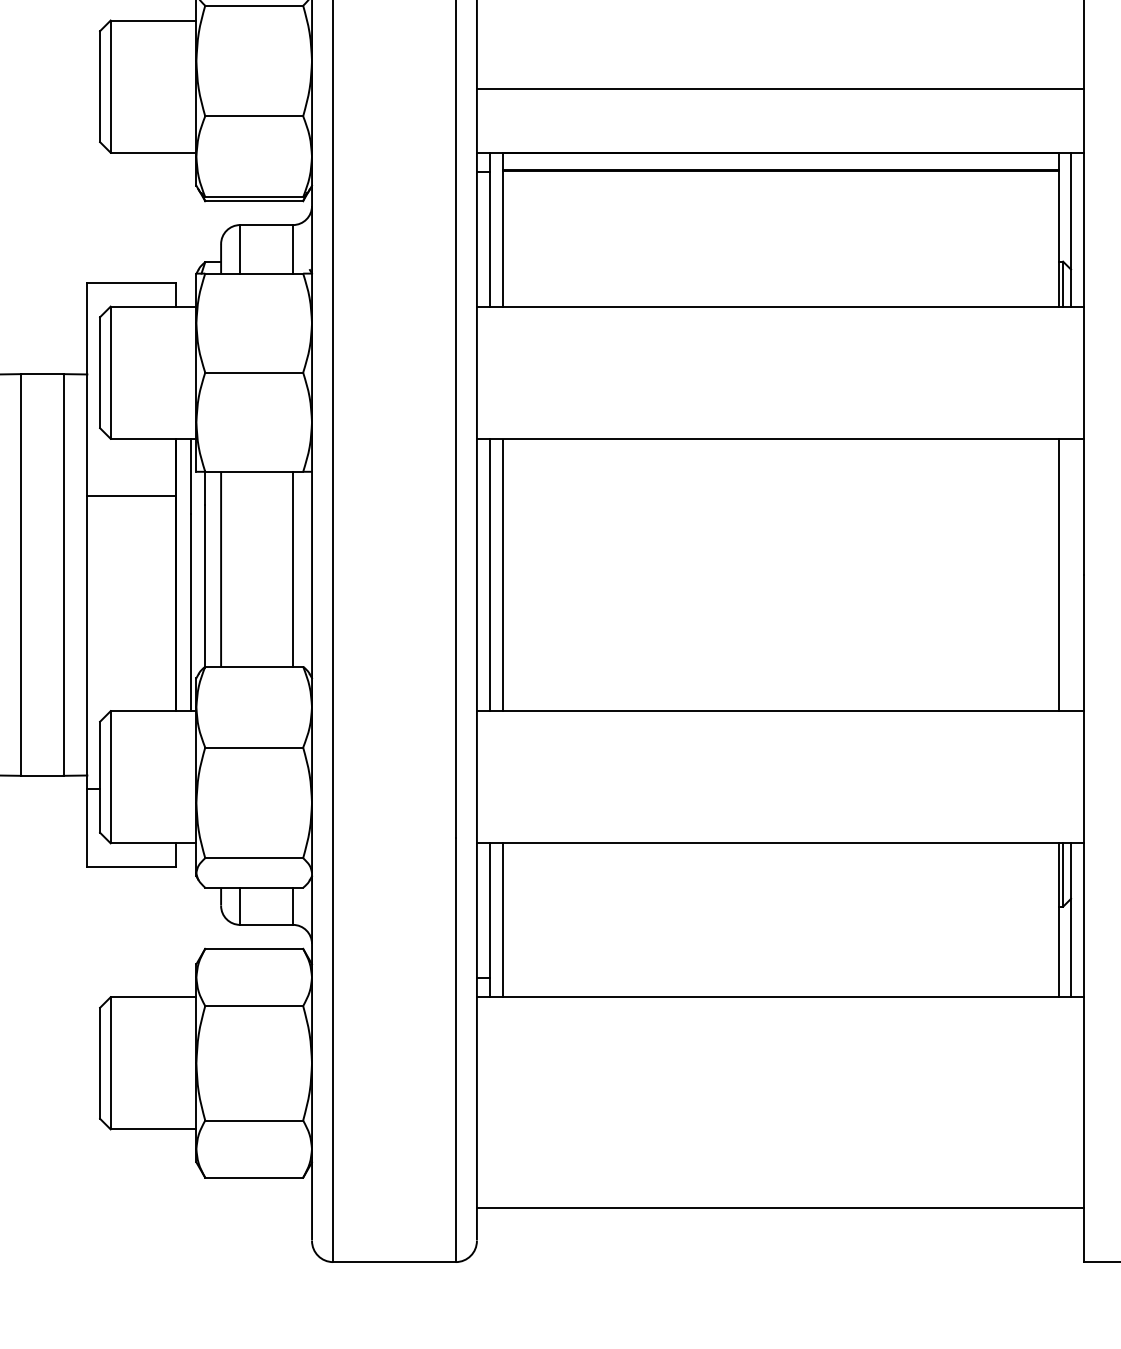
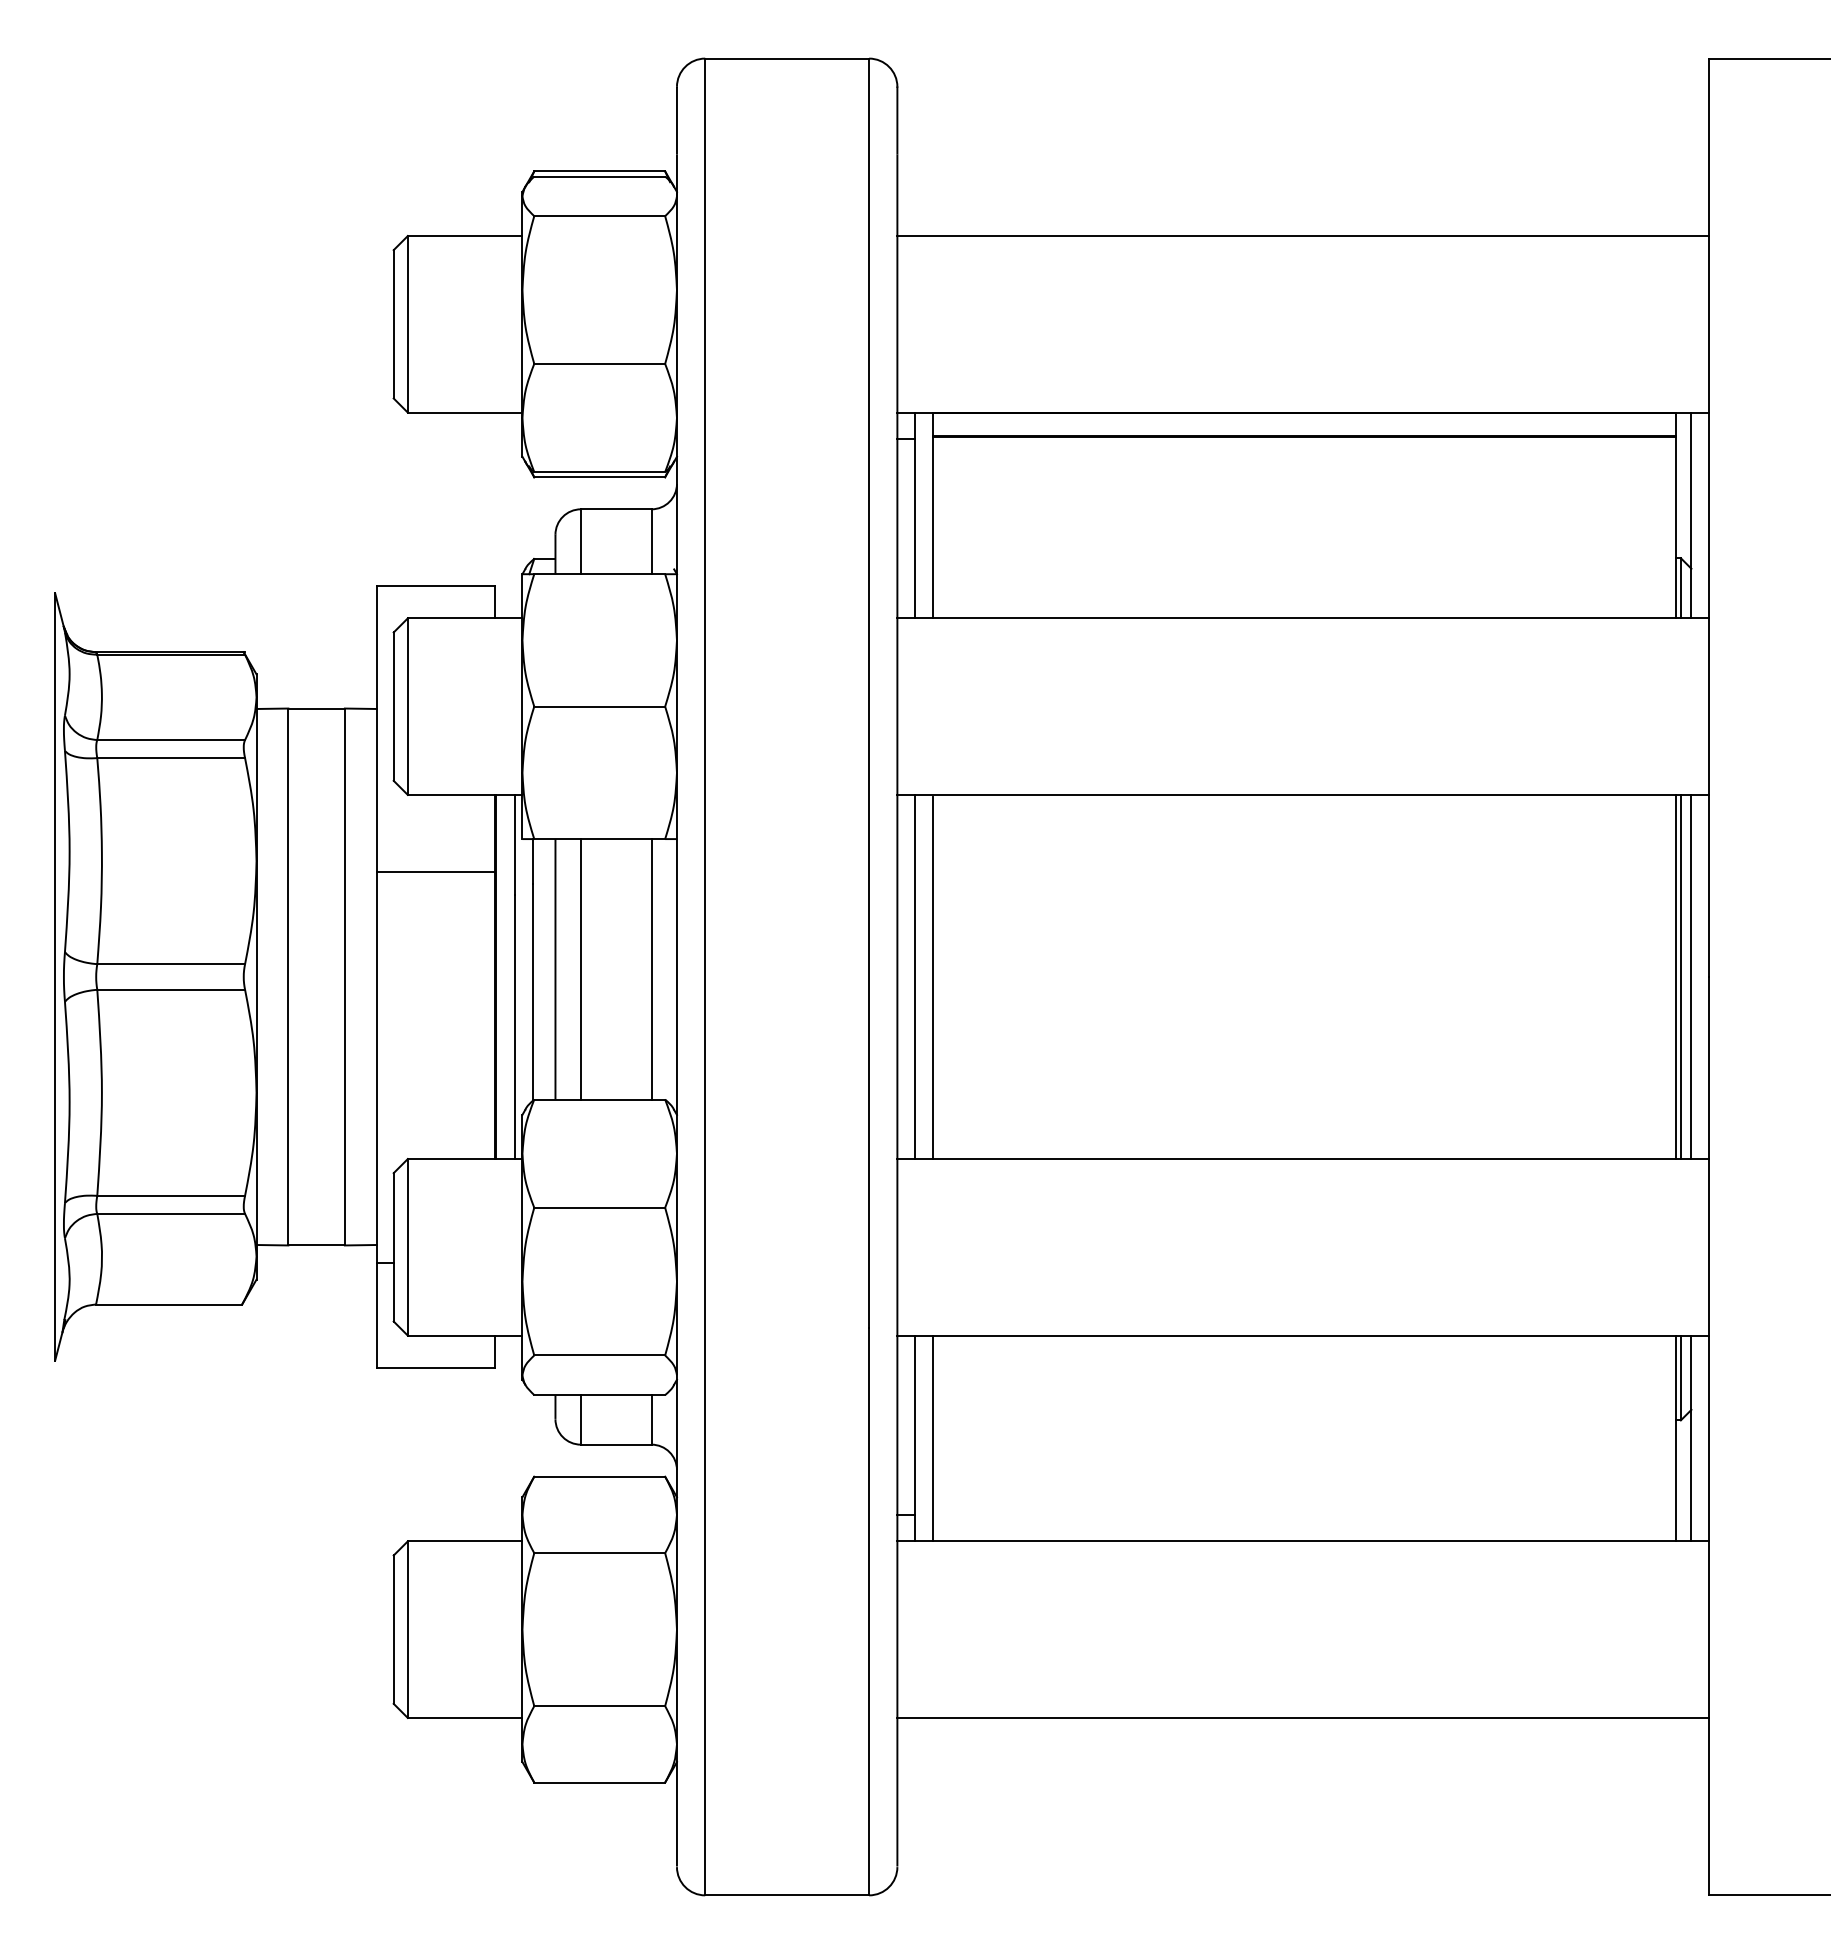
line: (780, 89) -> (1303, 236), moved
line: (239, 569) -> (580, 969), added
line: (1062, 574) -> (1680, 976), added
line: (1071, 574) -> (1691, 976), added
line: (780, 1207) -> (1303, 1717), moved

